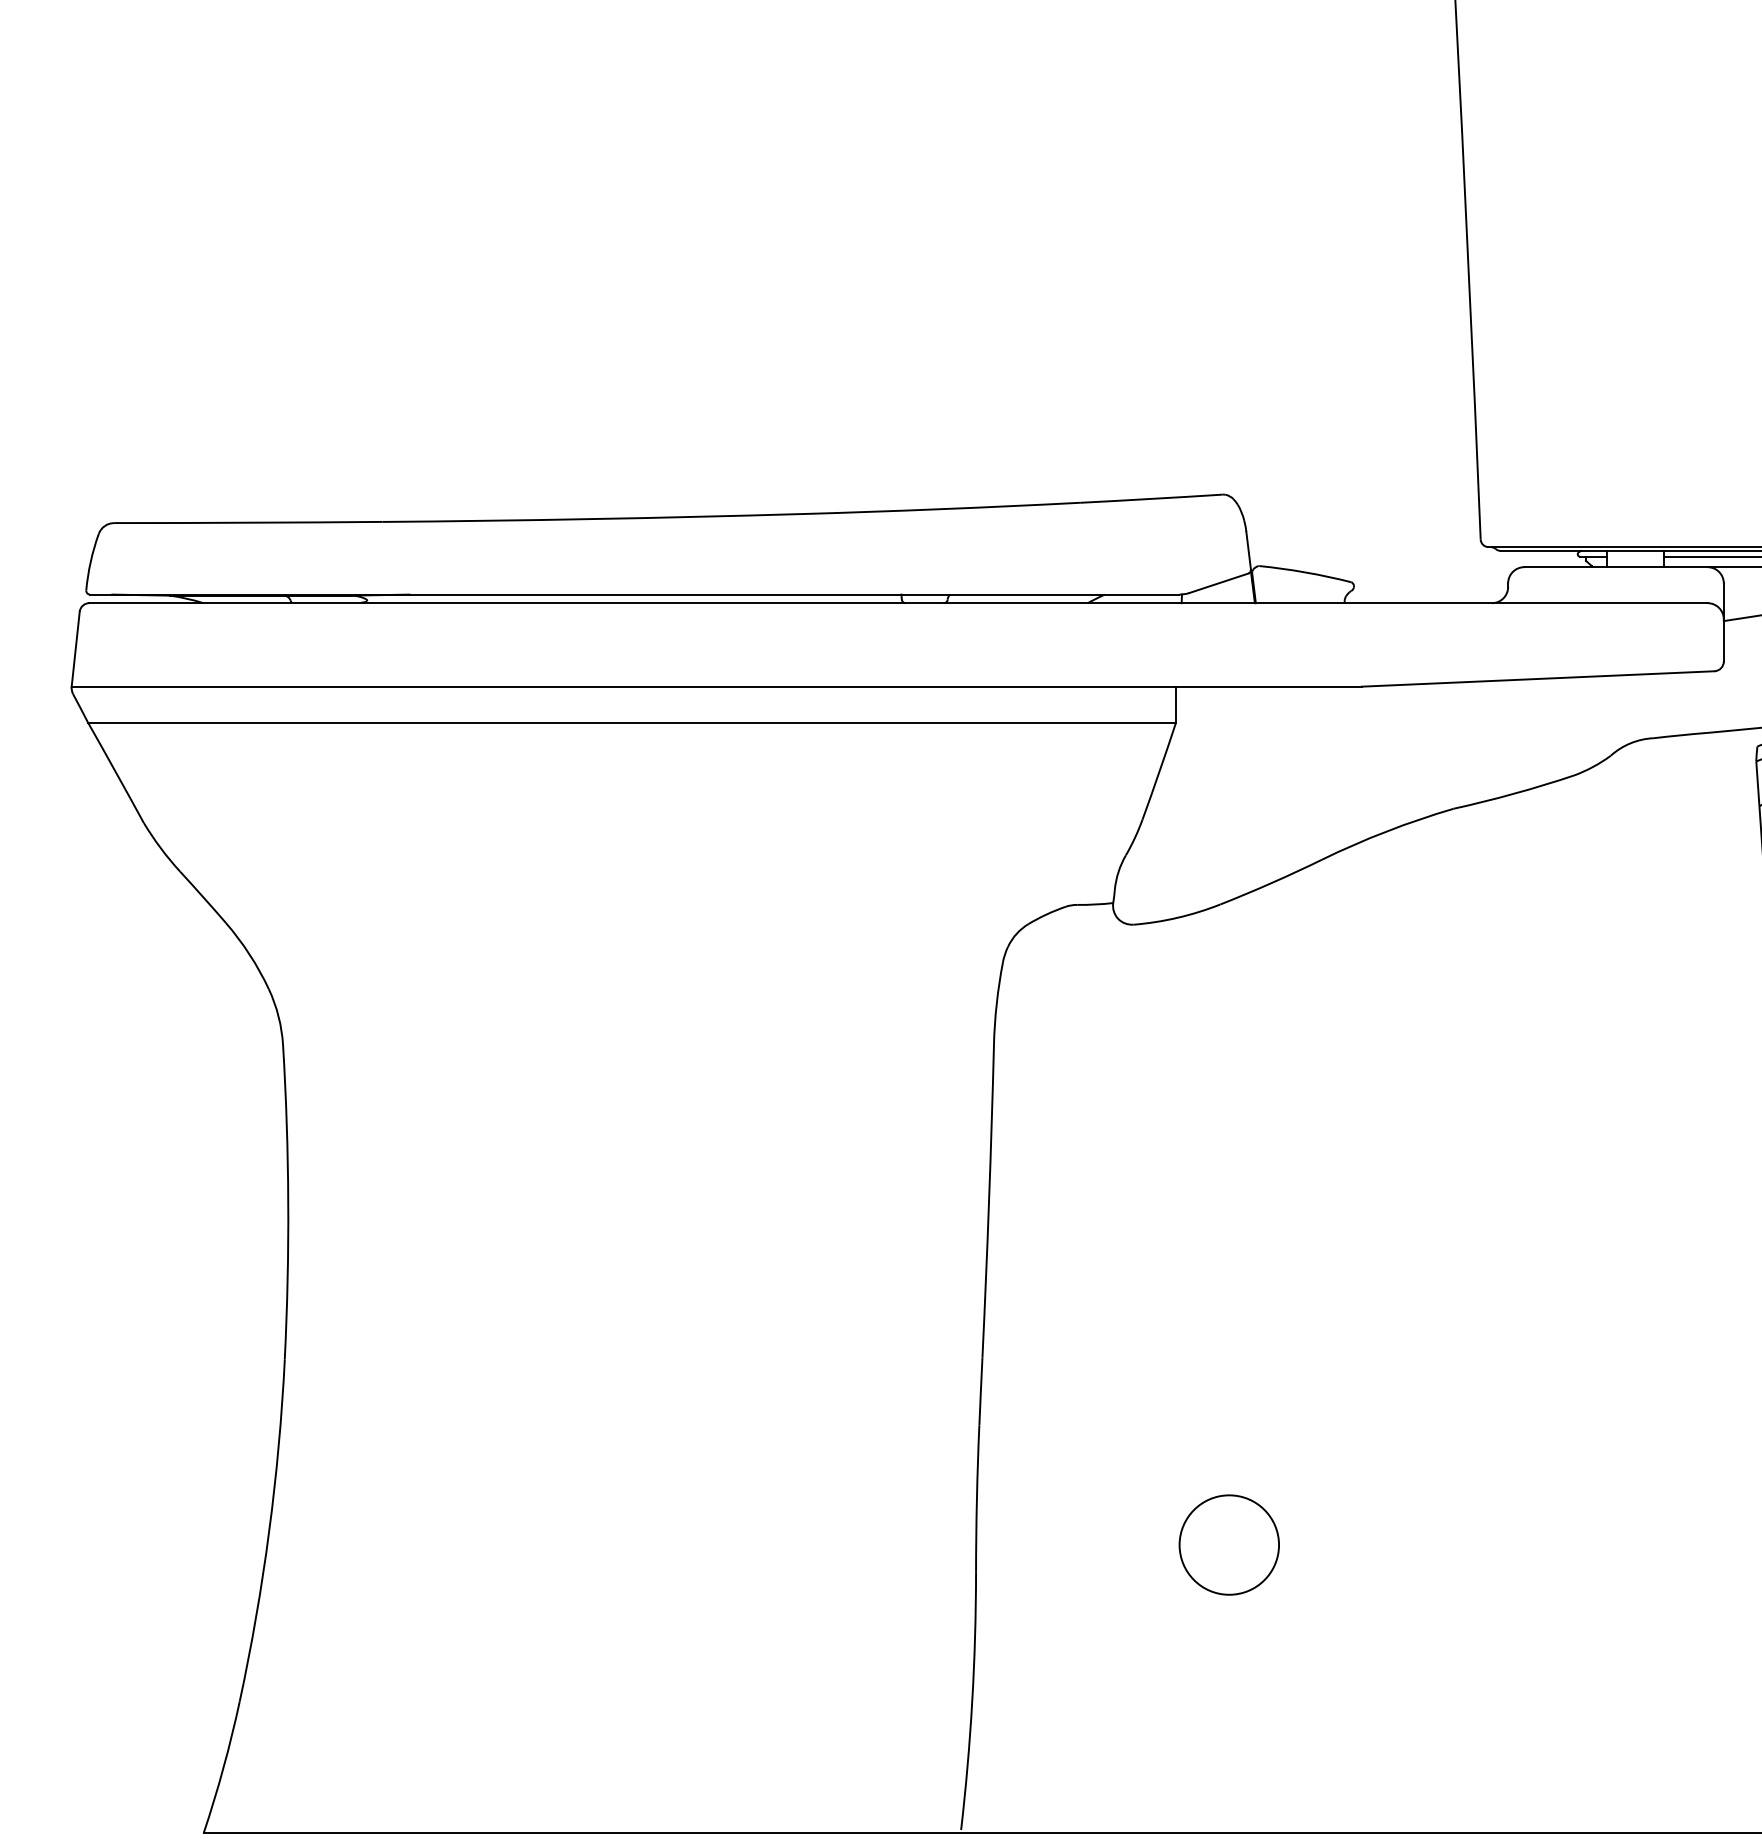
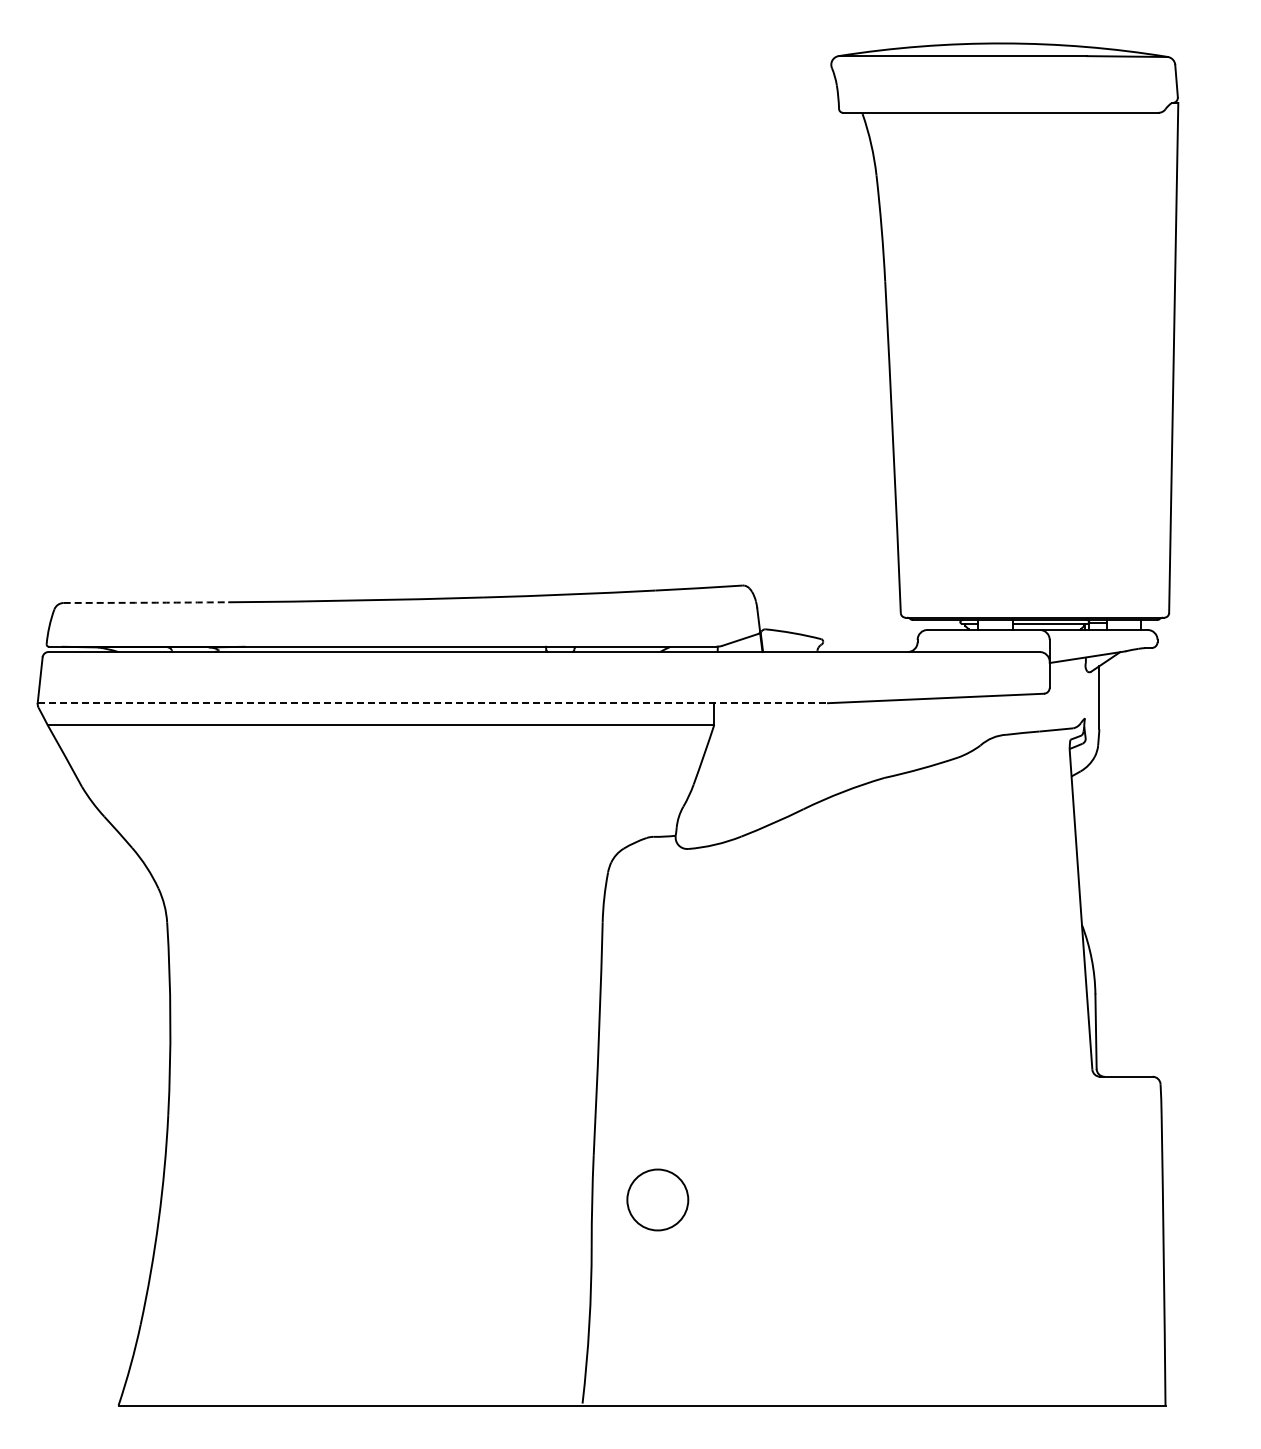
arc: (247, 522) -> (145, 602), solid -> dashed
line: (717, 687) -> (433, 703), solid -> dashed
circle: (1228, 1544) -> (657, 1199), moved

